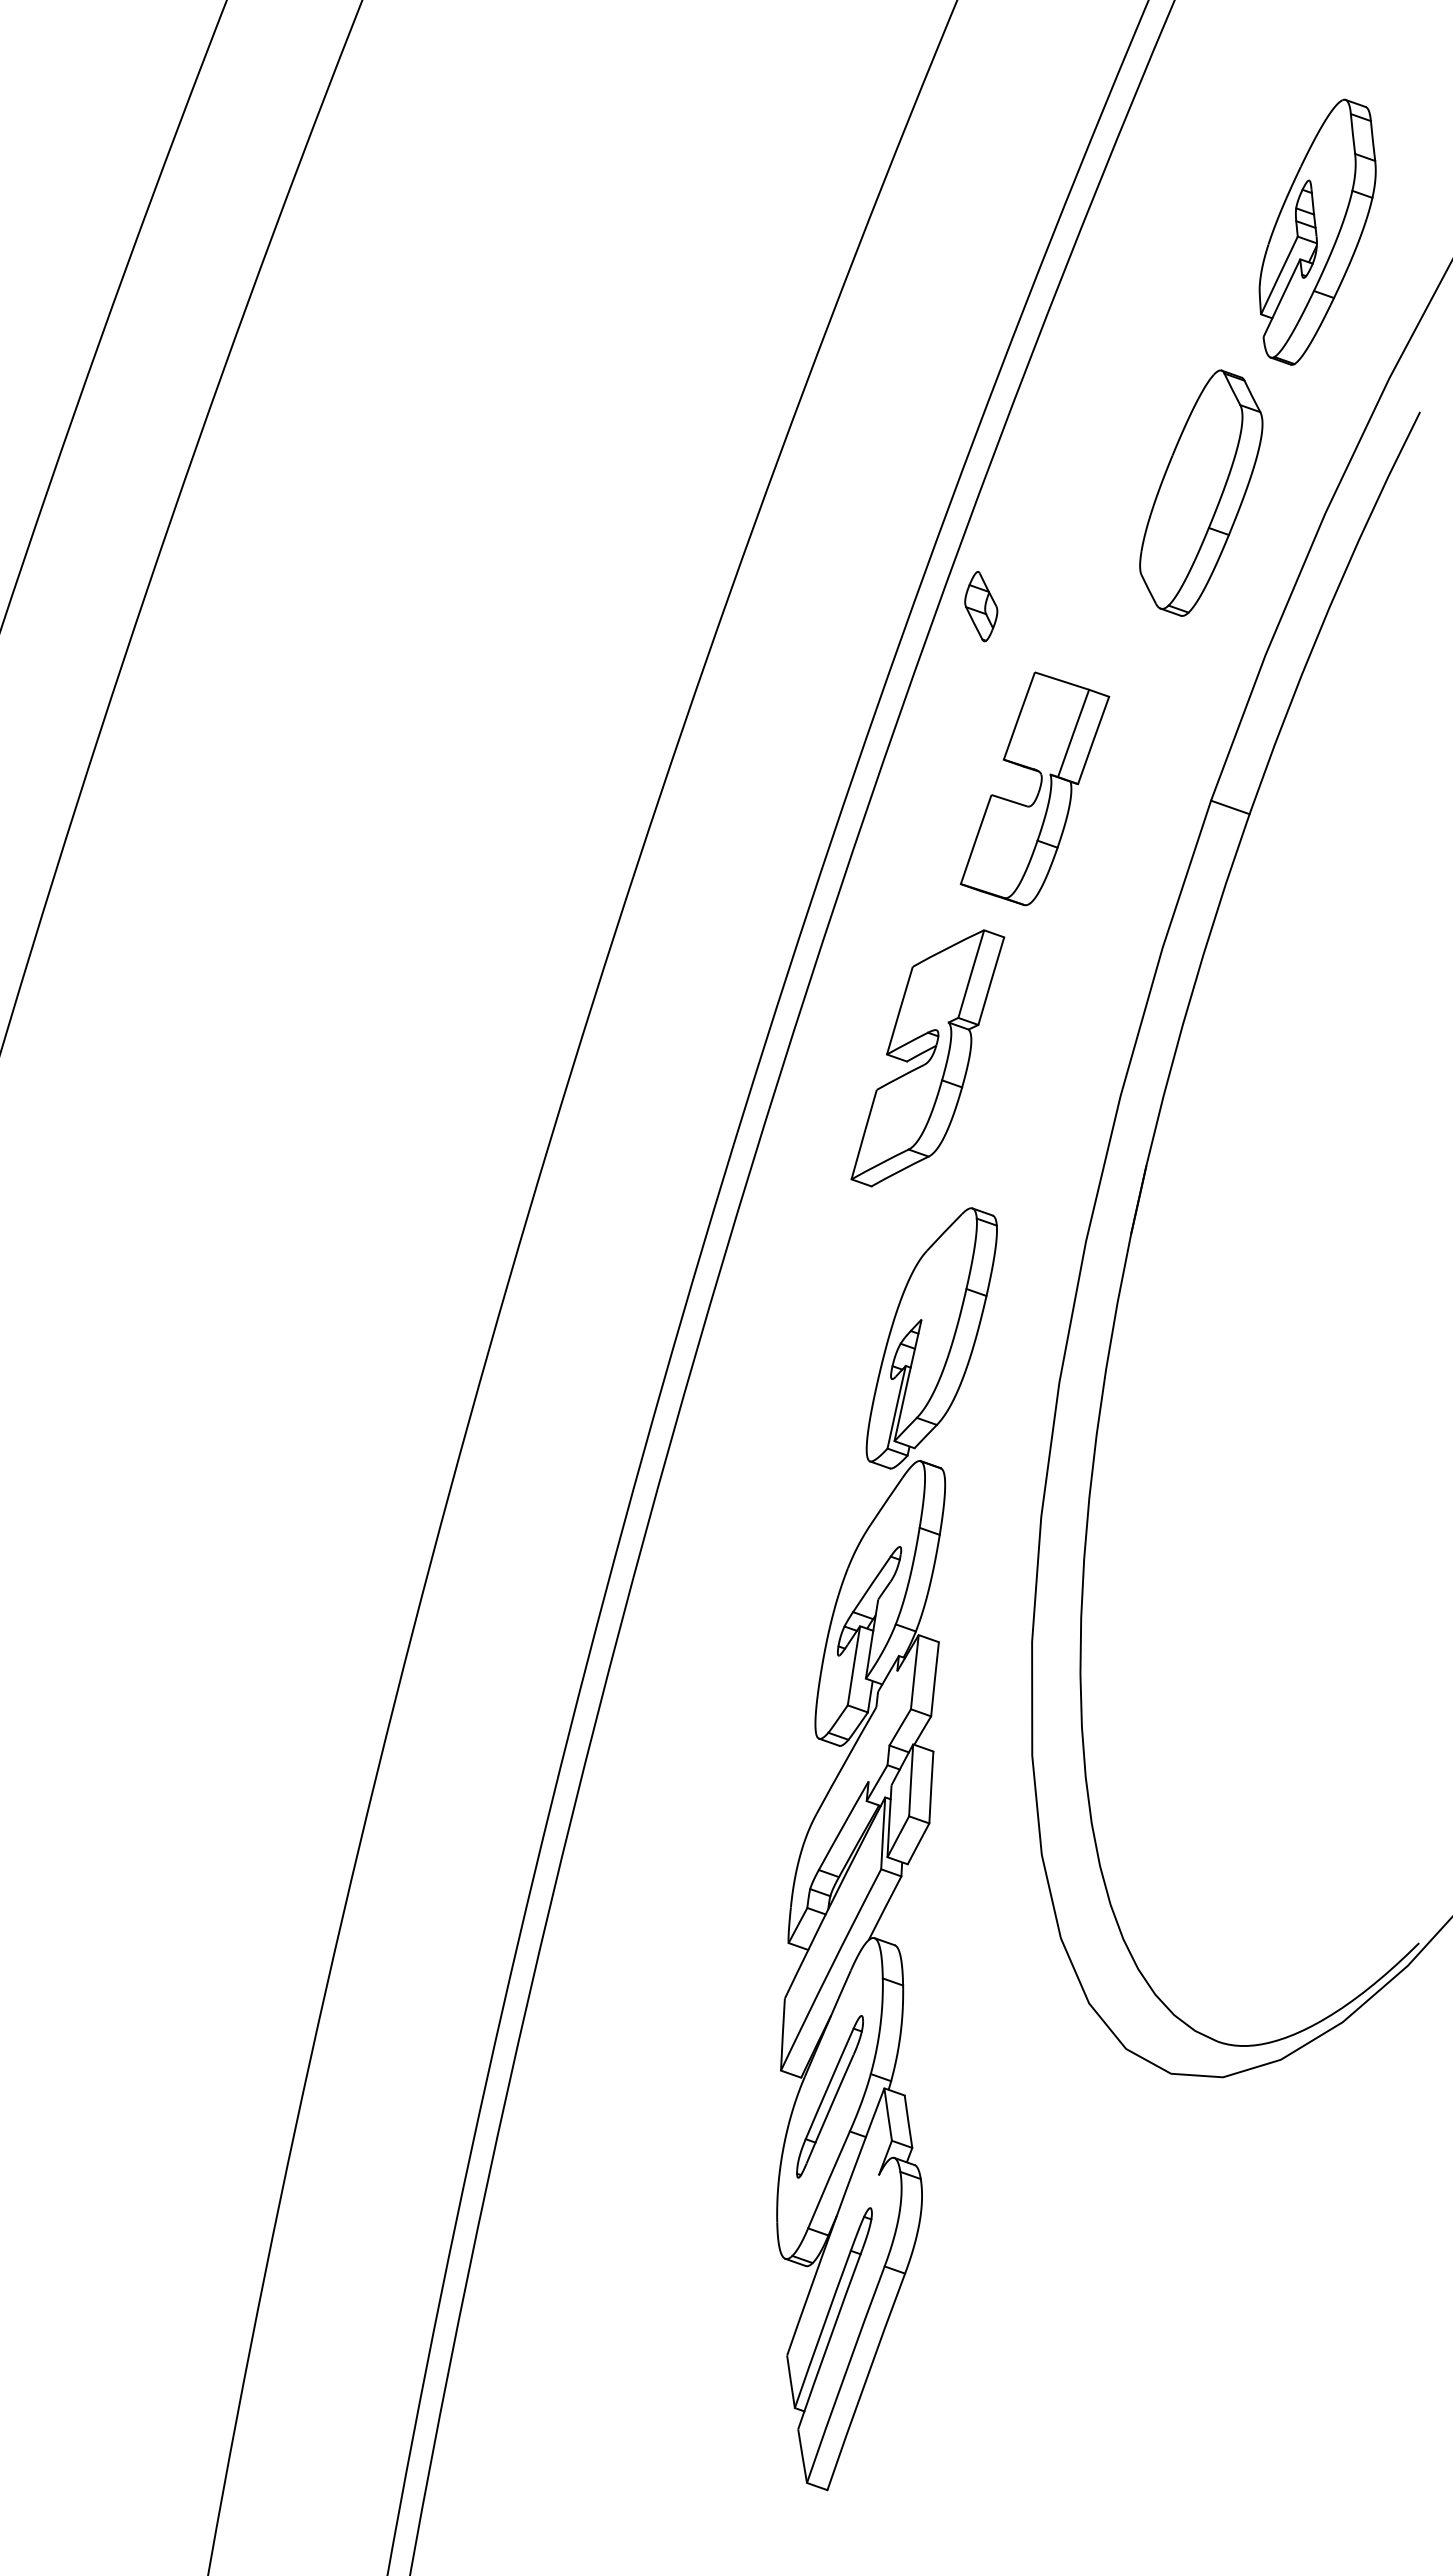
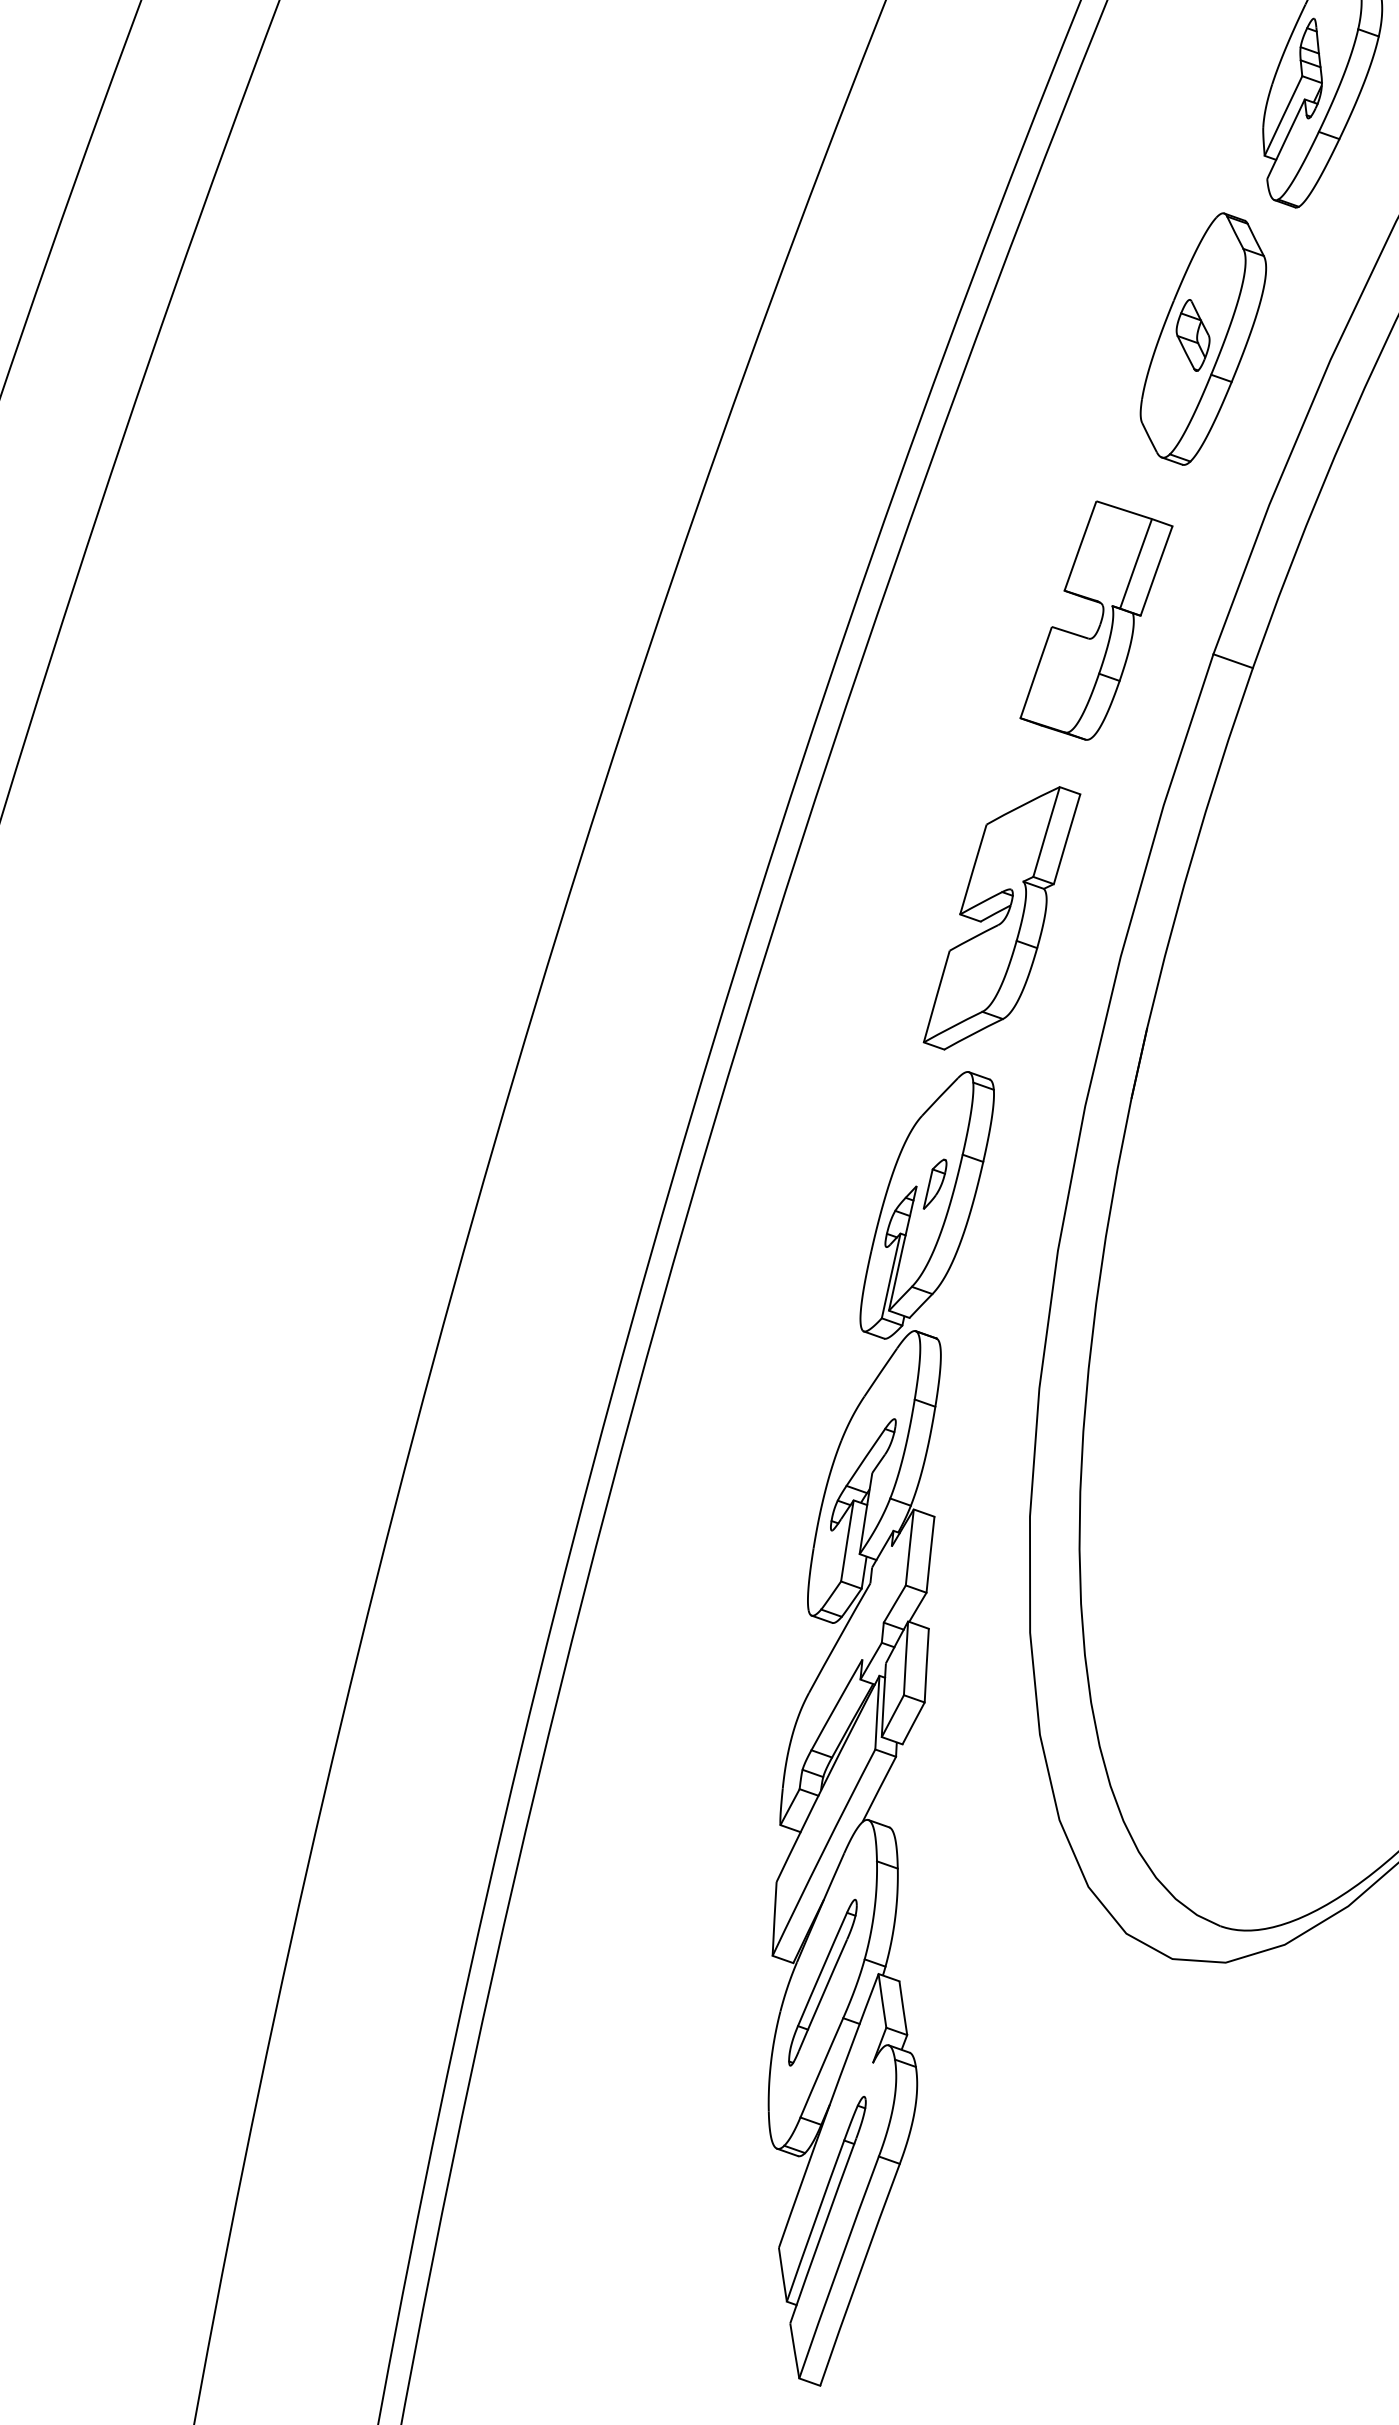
part: (981, 606) -> (1193, 335), moved
part: (1034, 788) -> (1095, 620), moved
part: (927, 1058) -> (1001, 918), moved
part: (939, 1317) -> (935, 1183), added

